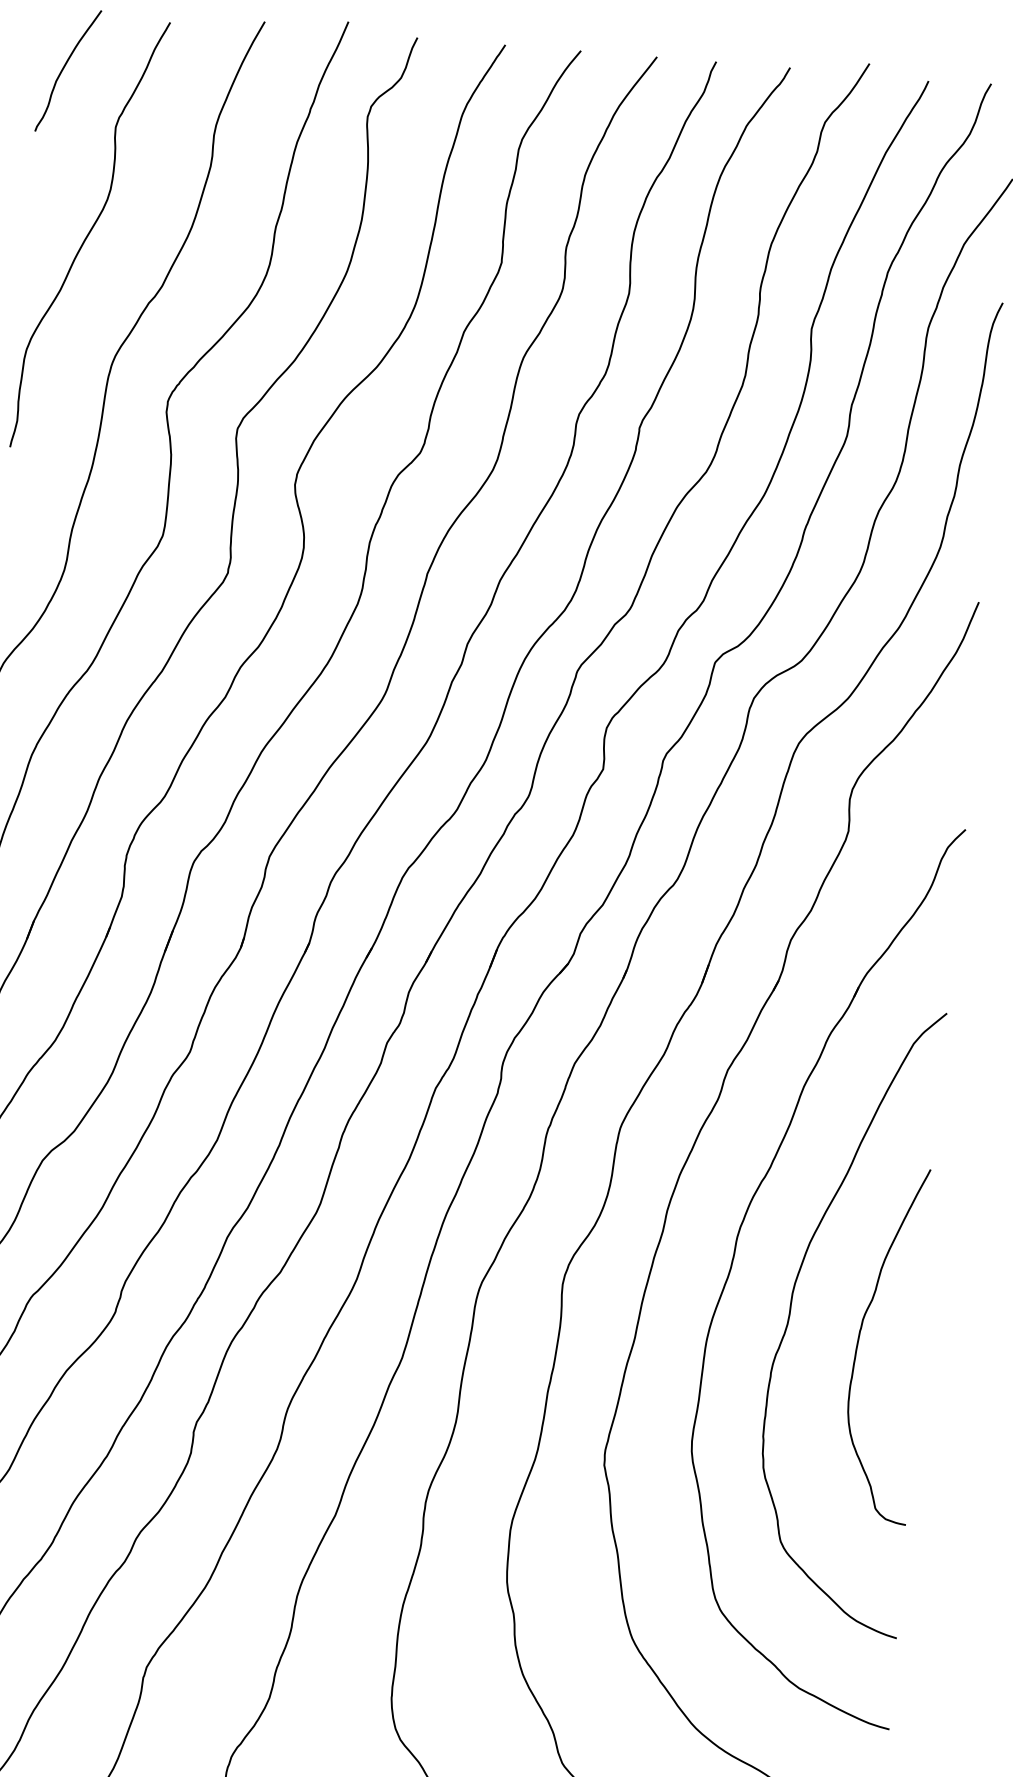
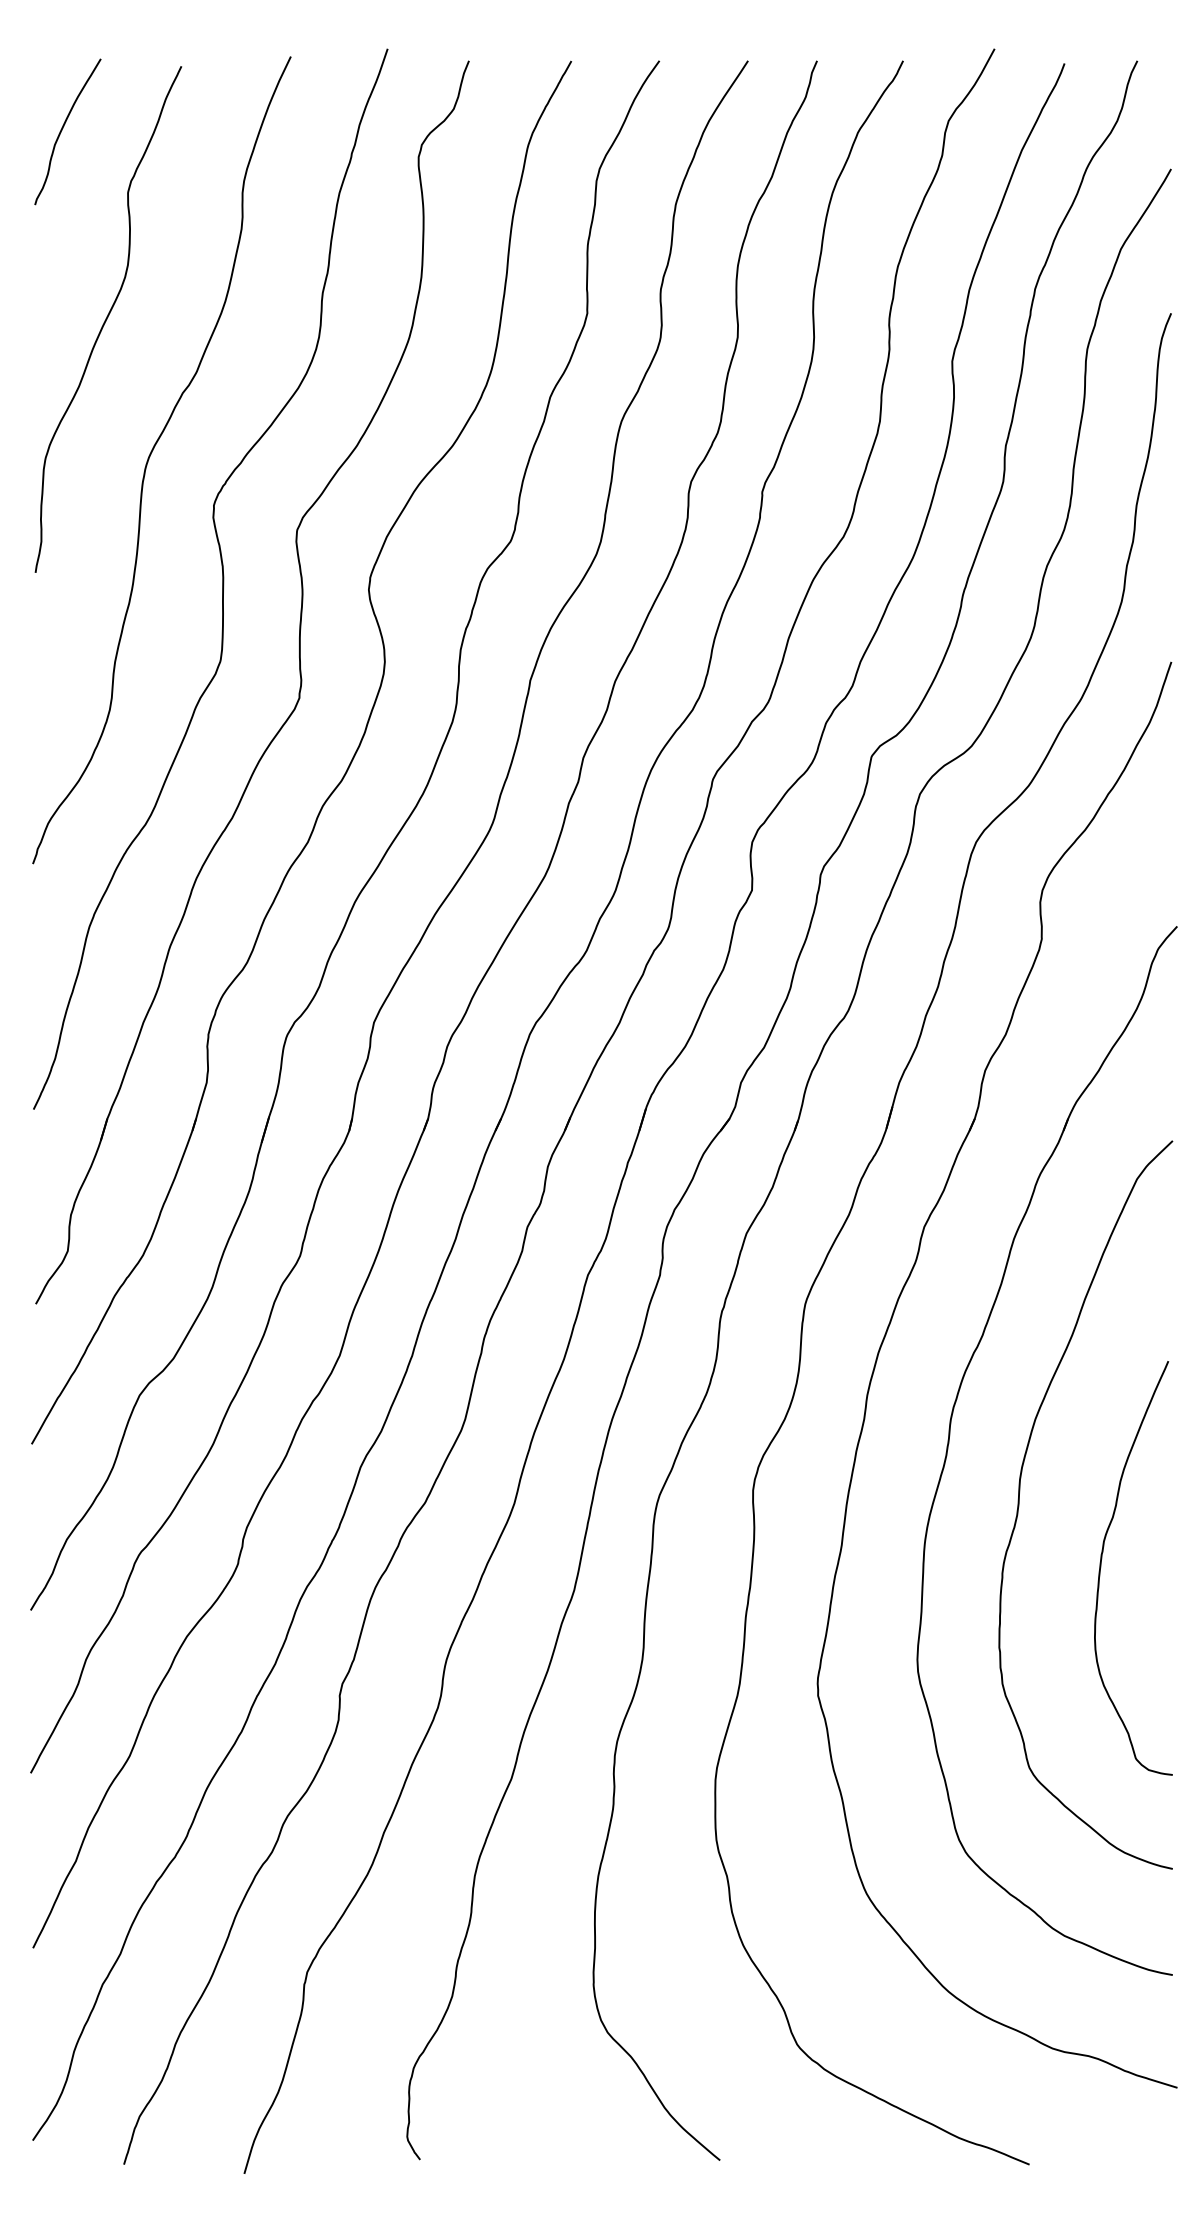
curve: (859, 1342) -> (1101, 1567), moved

